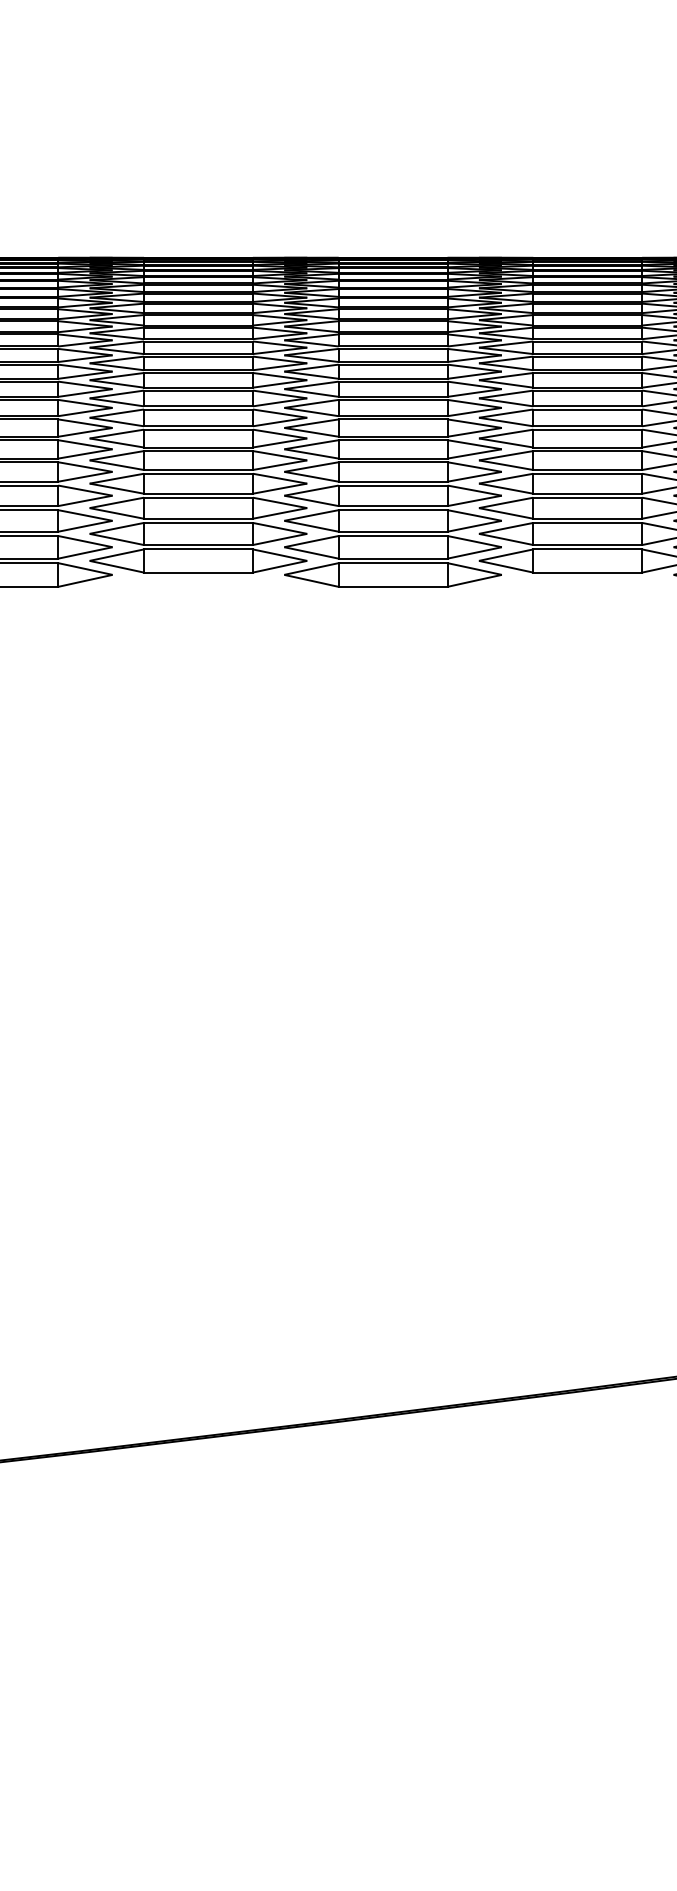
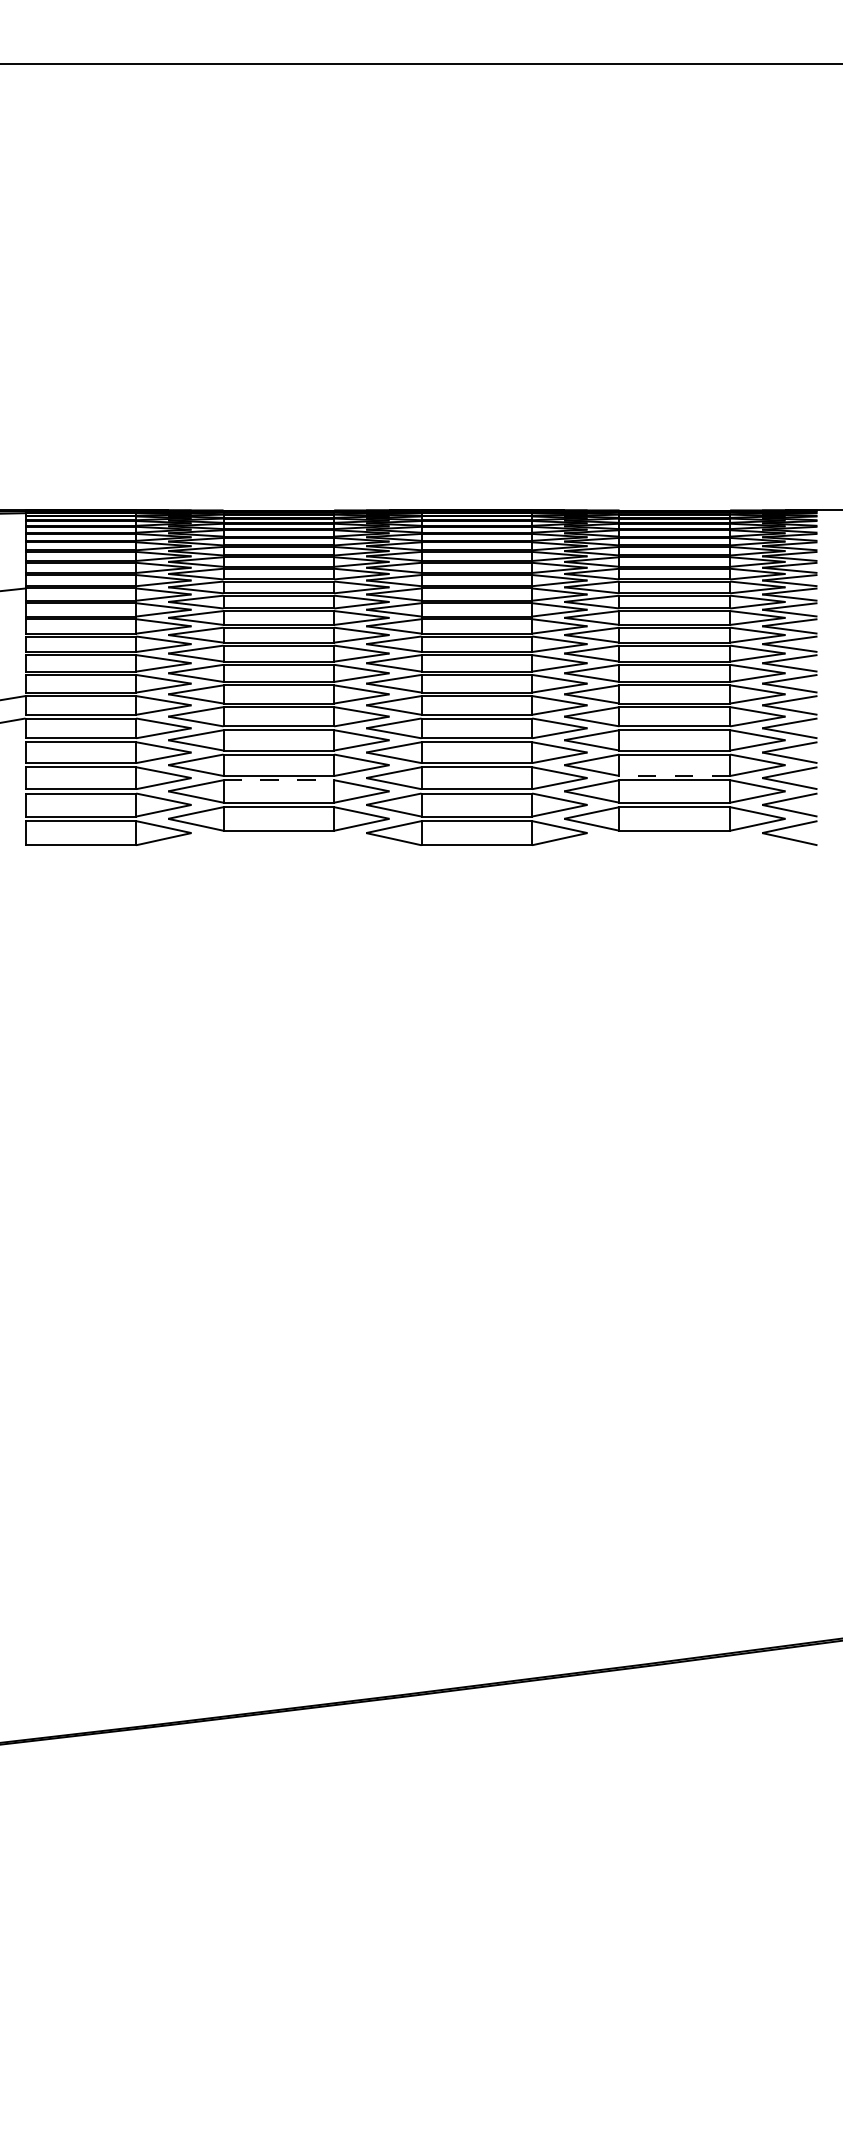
line: (587, 518) -> (674, 775), solid -> dashed
line: (199, 523) -> (279, 780), solid -> dashed

